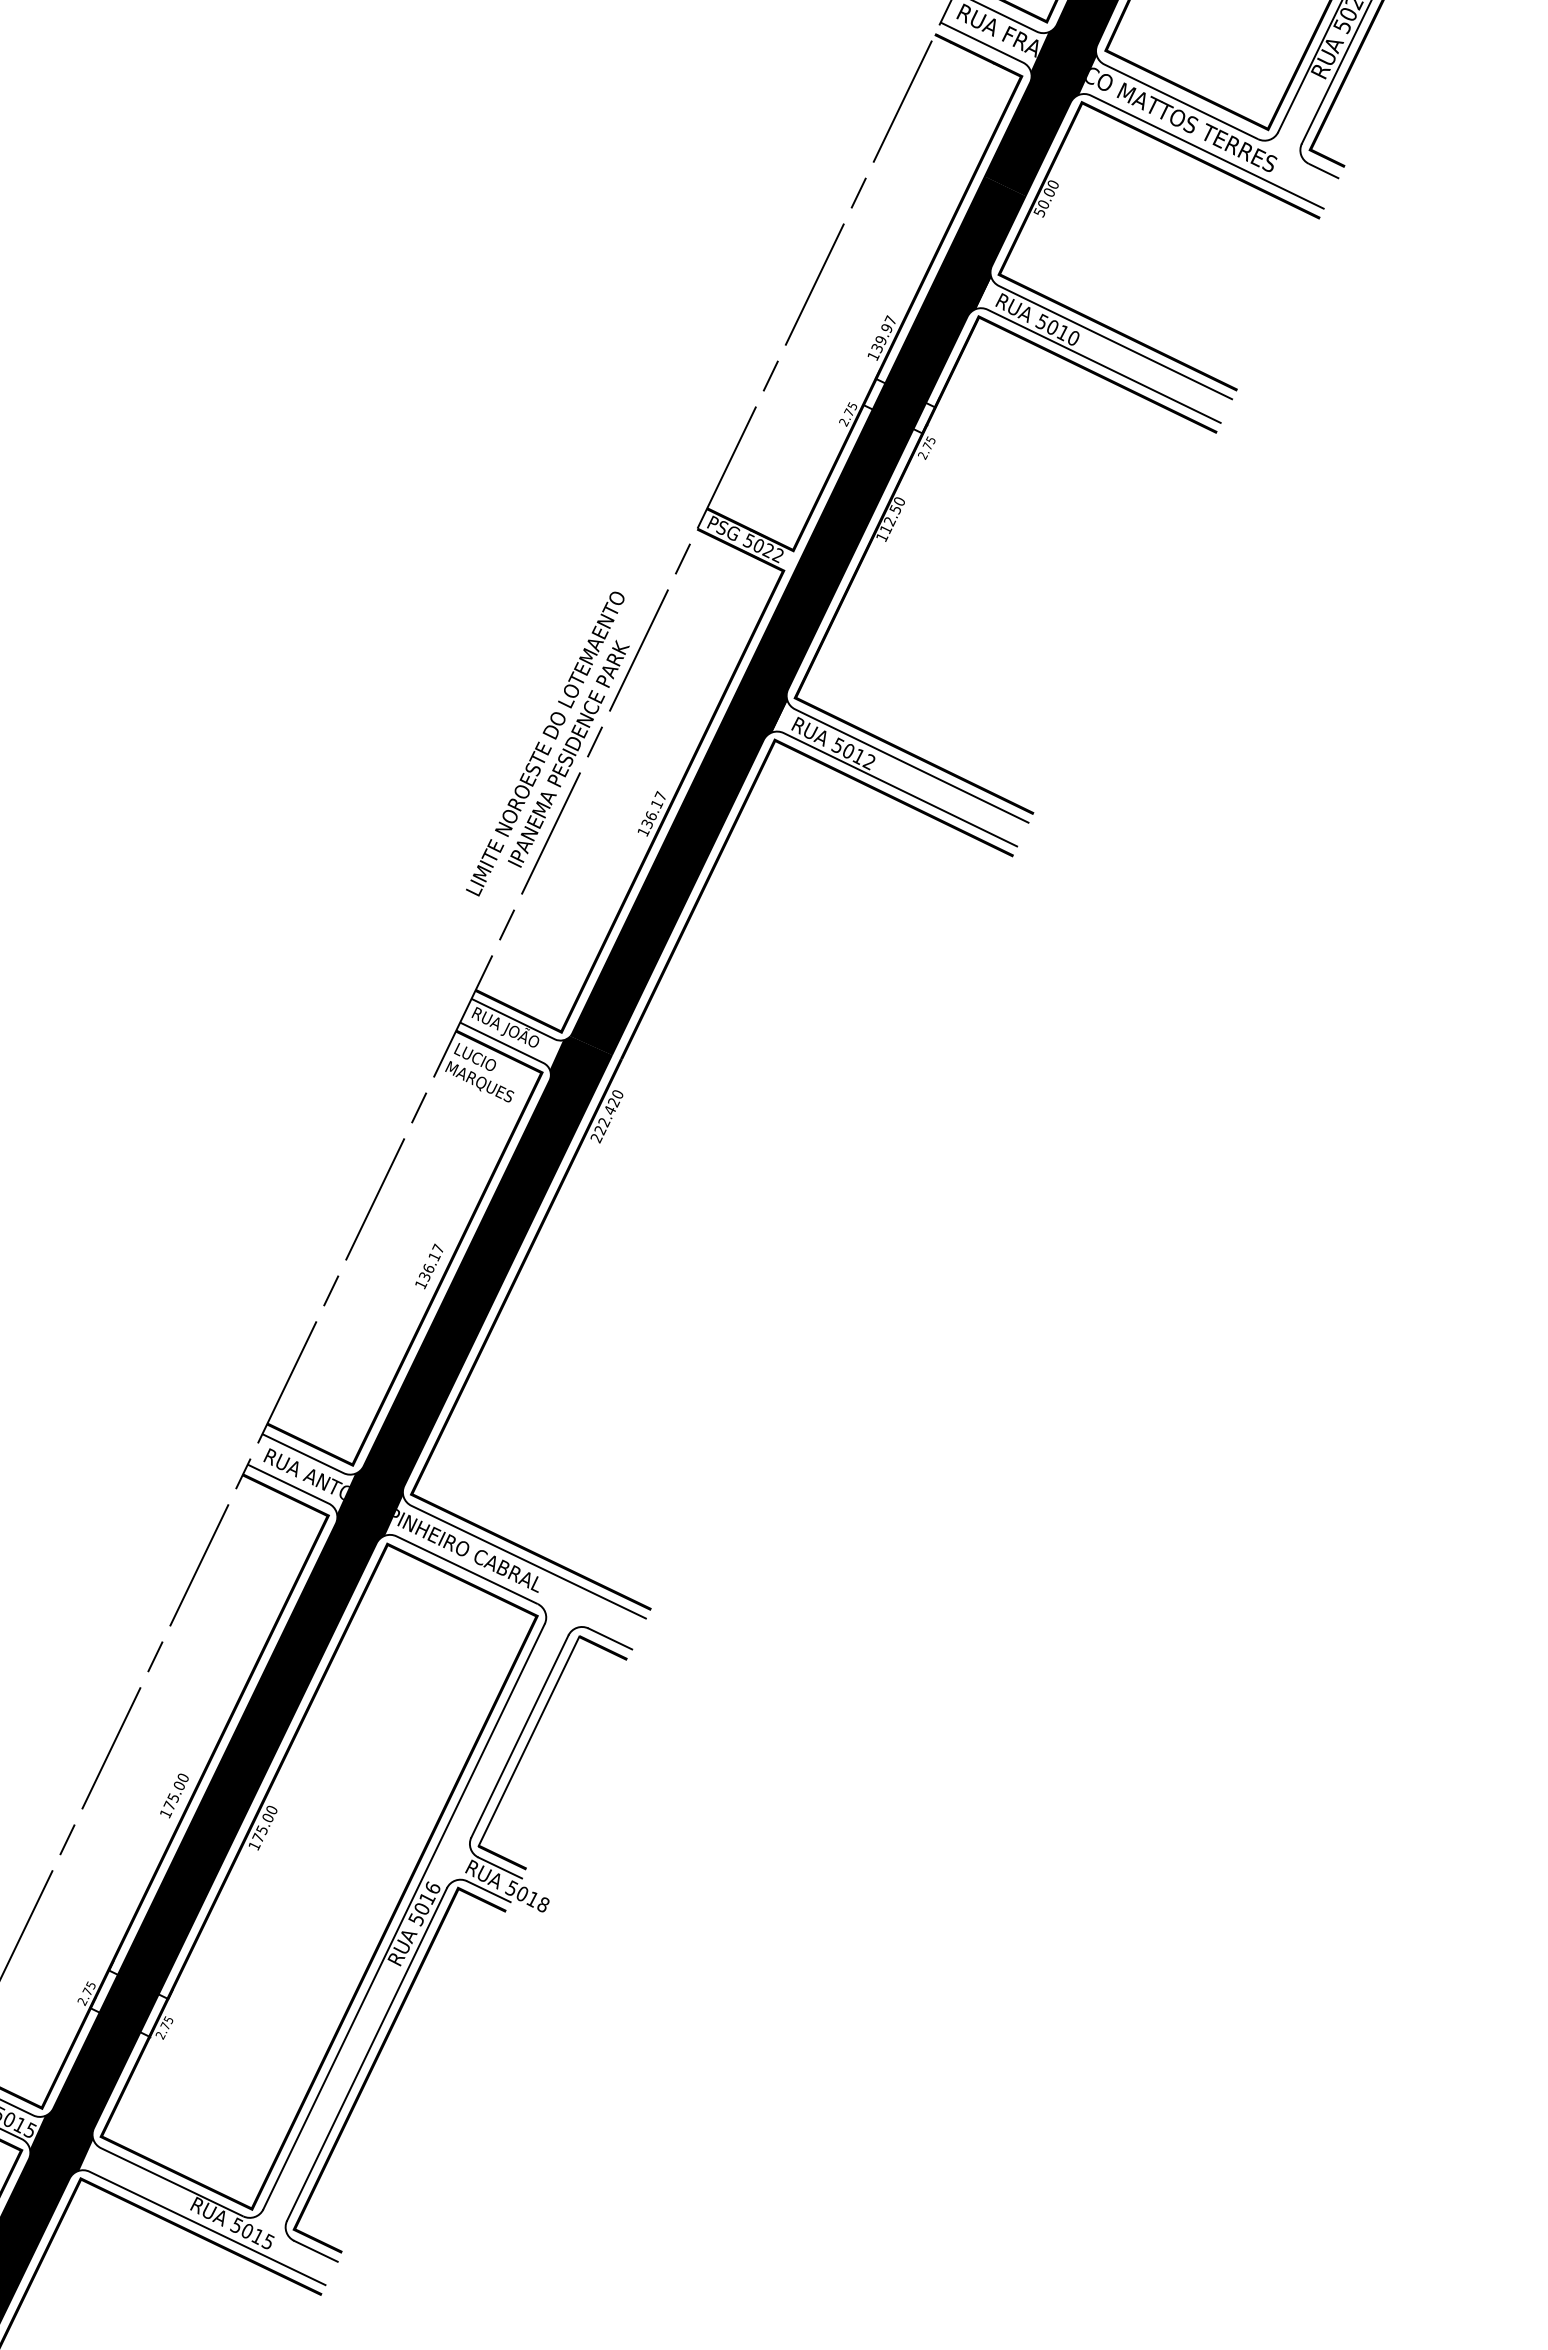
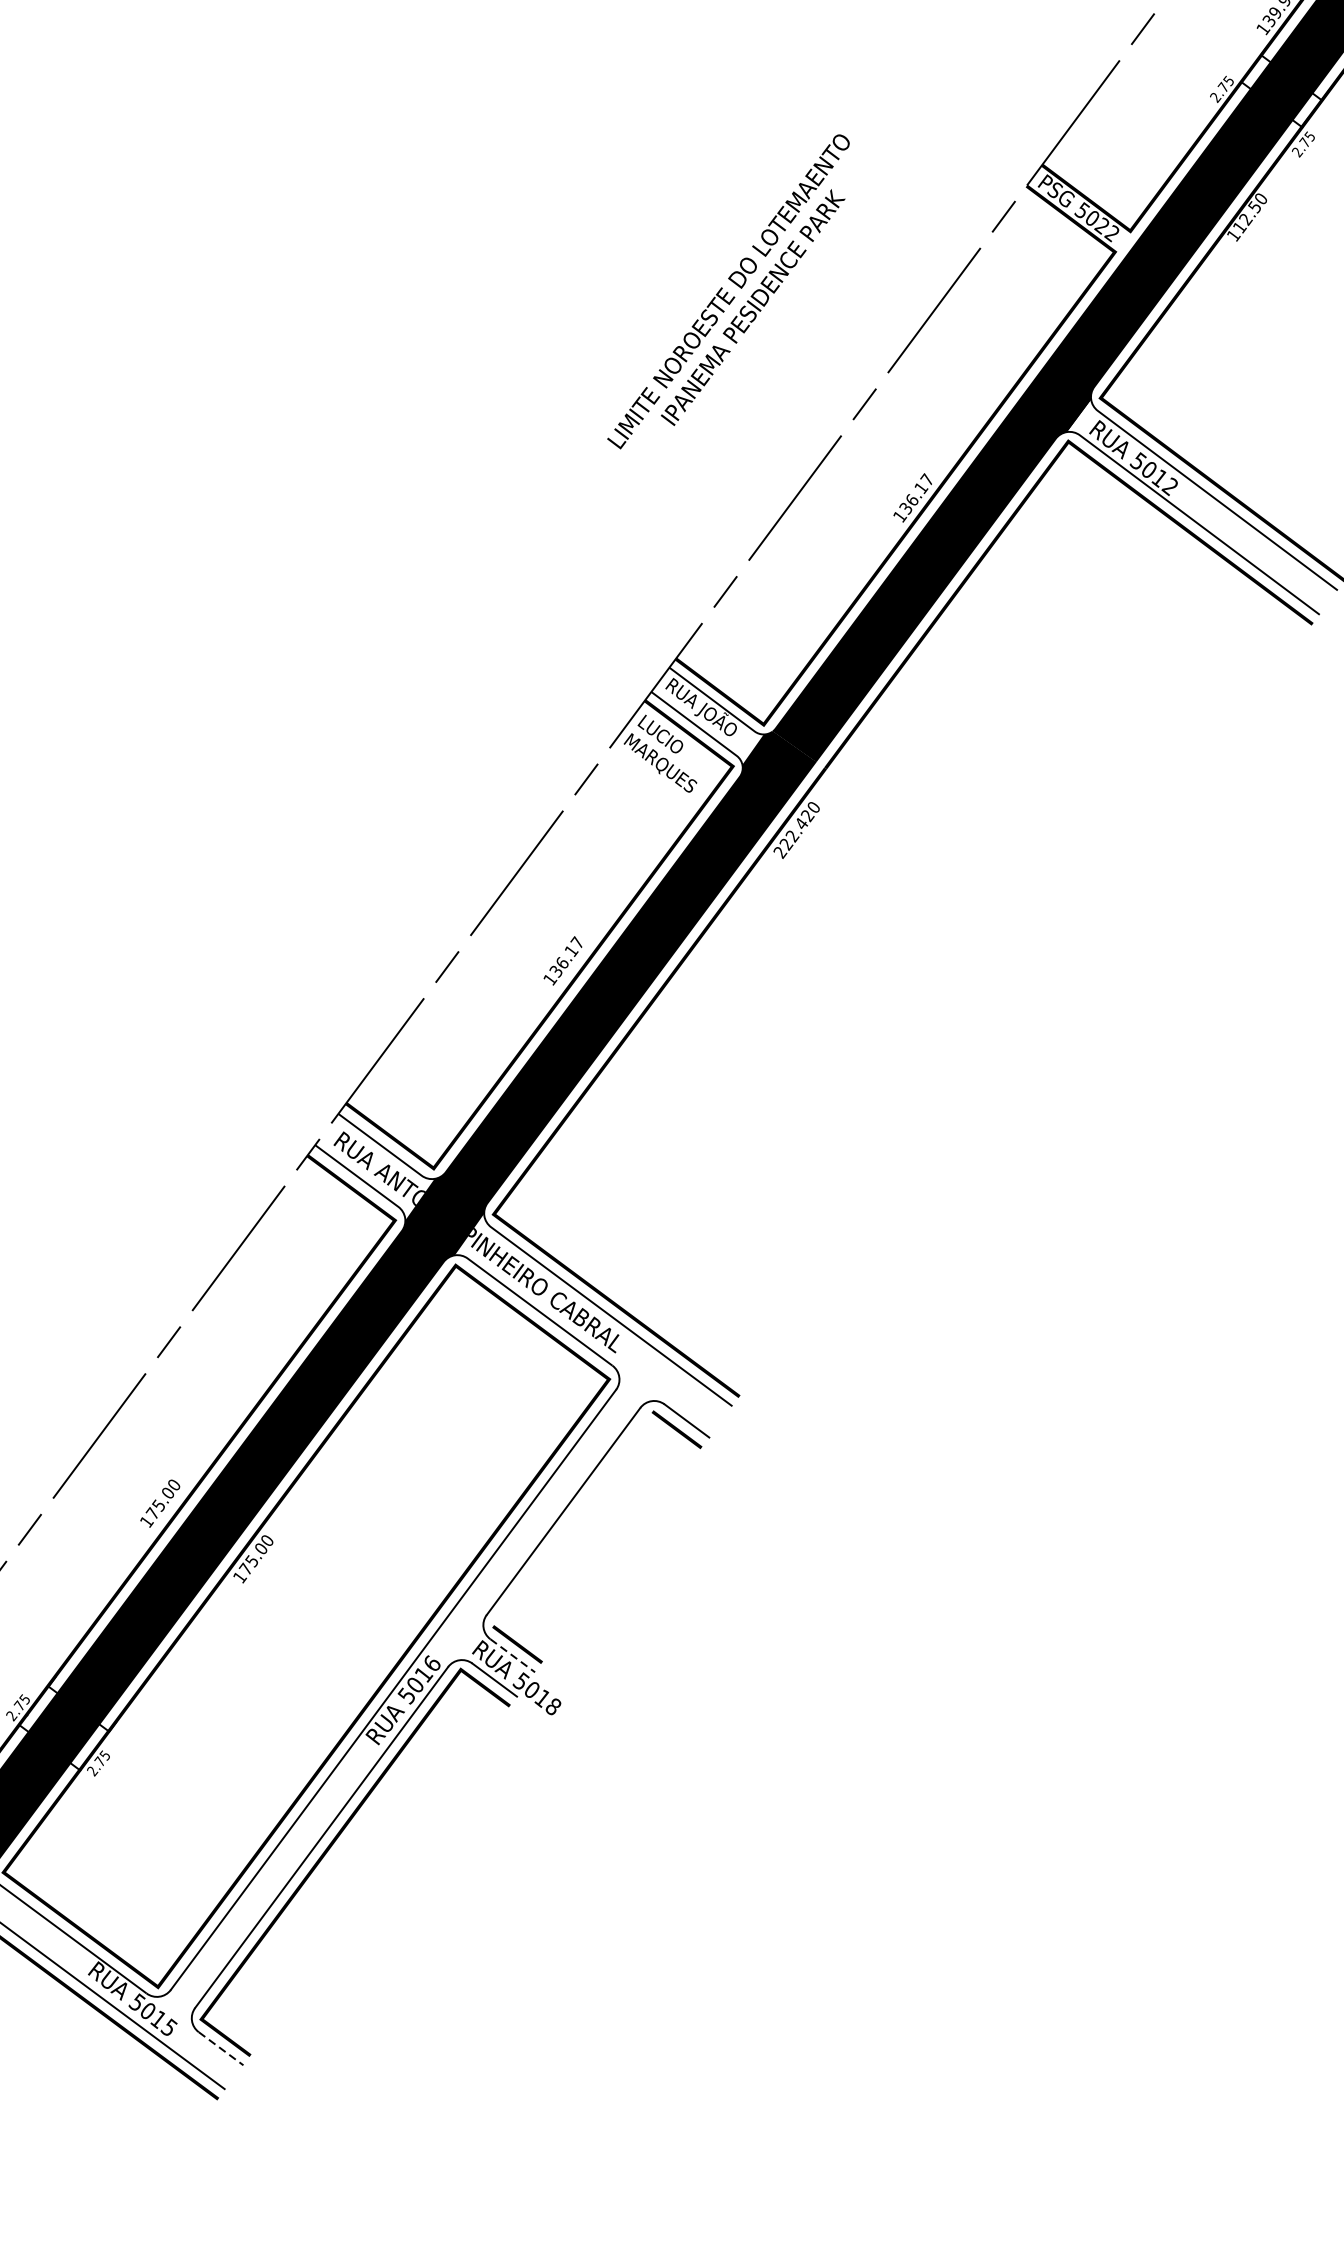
text: (547, 743) -> (731, 291), moved
line: (528, 1741) -> (572, 1519), removed
line: (500, 1868) -> (512, 1656), solid -> dashed
line: (316, 2251) -> (221, 2049), solid -> dashed

